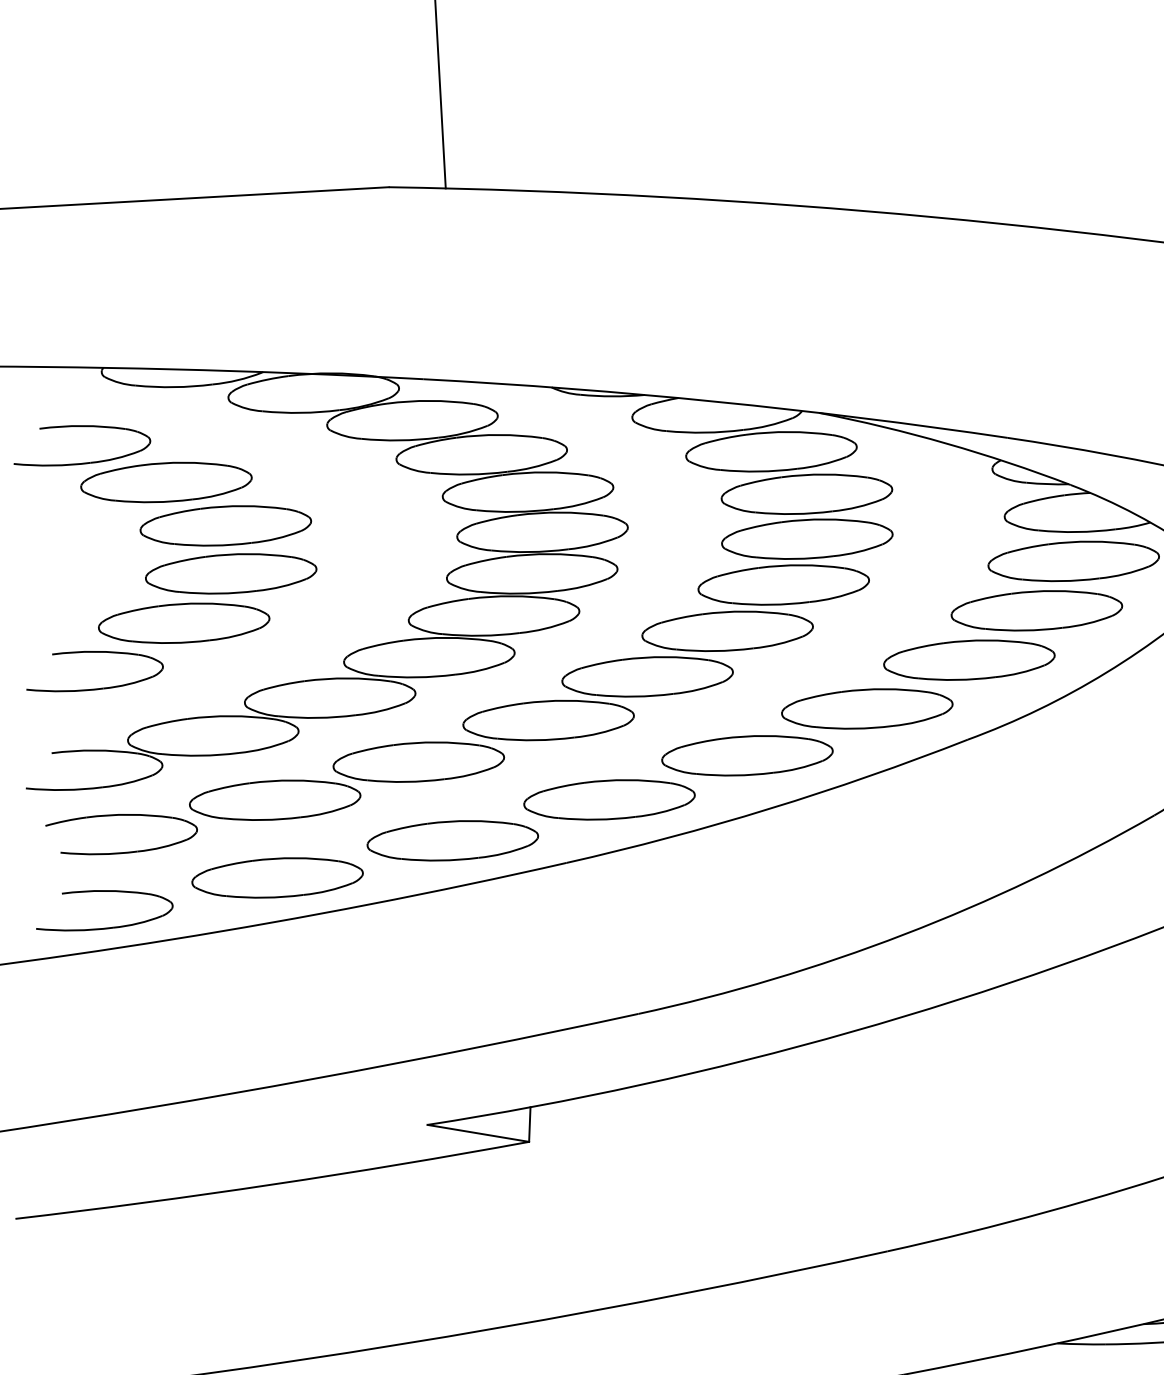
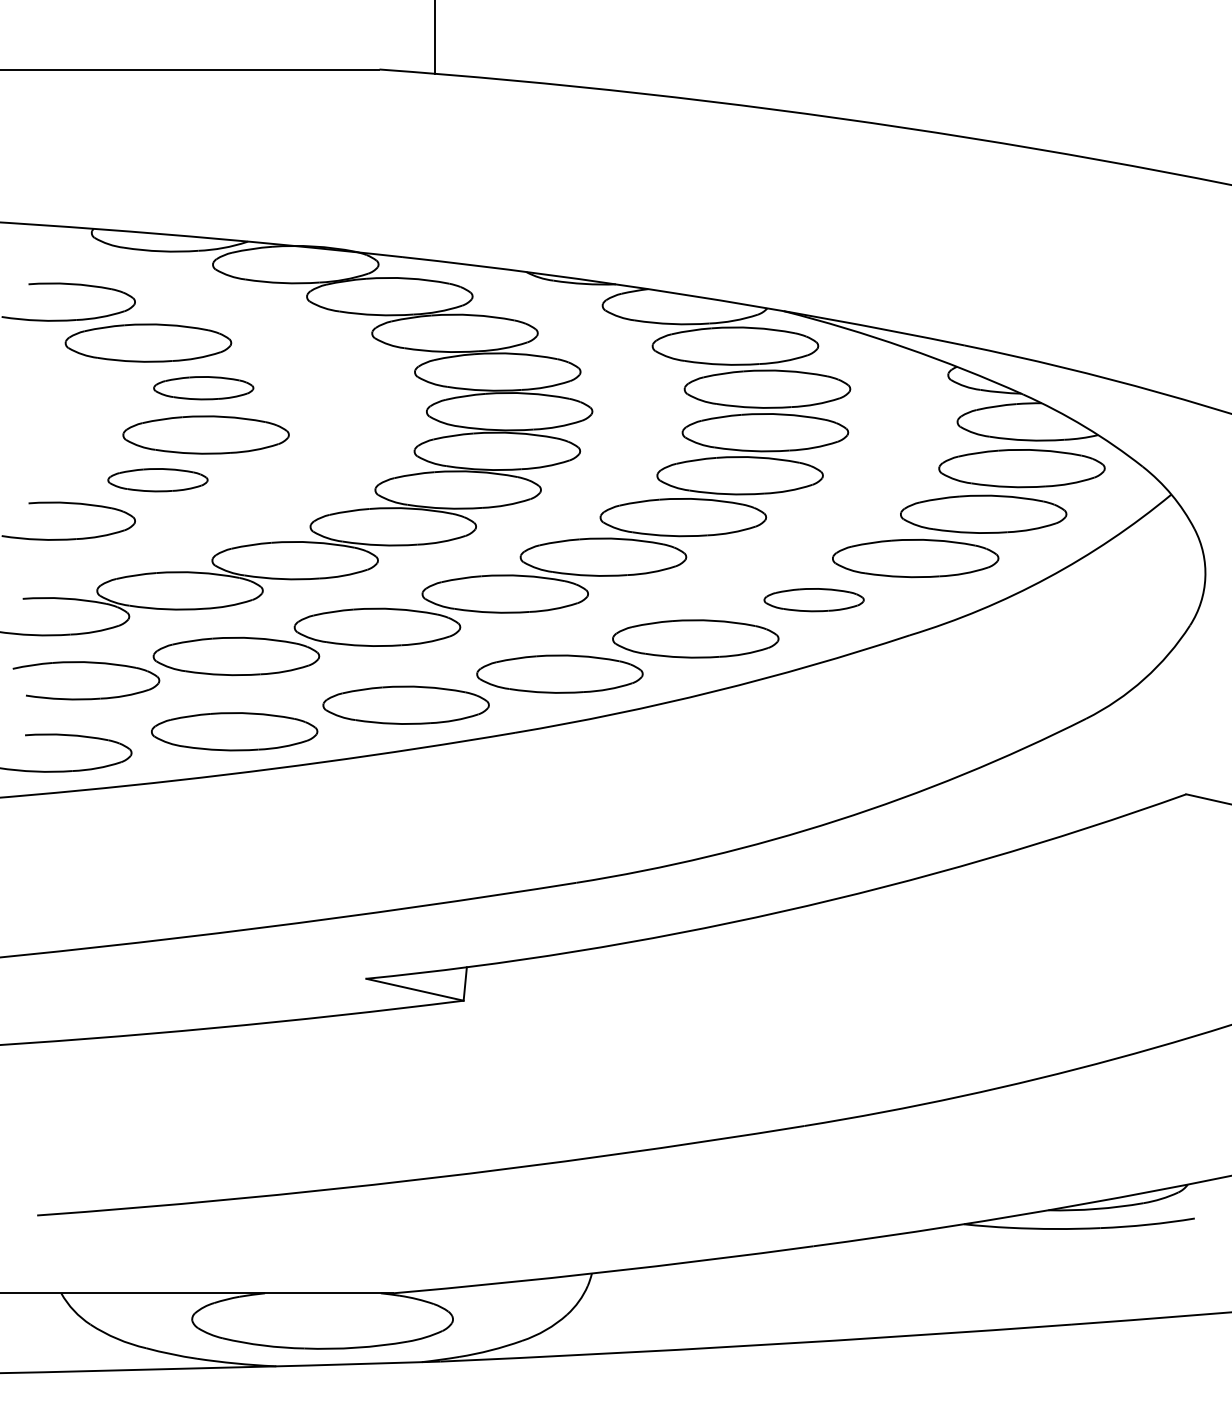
part: (225, 525) -> (203, 387), size x0.6
part: (183, 622) -> (157, 479), size x0.6
part: (866, 708) -> (813, 599), size x0.6

